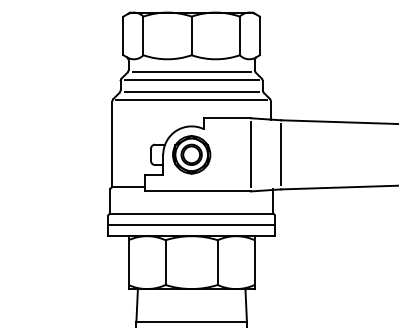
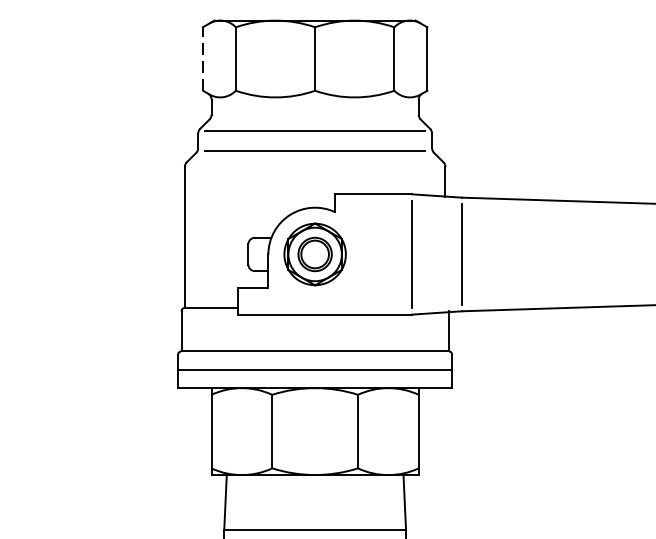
line: (123, 35) -> (203, 58), solid -> dashed
line: (191, 71) -> (314, 117), removed
line: (191, 99) -> (314, 163), removed

